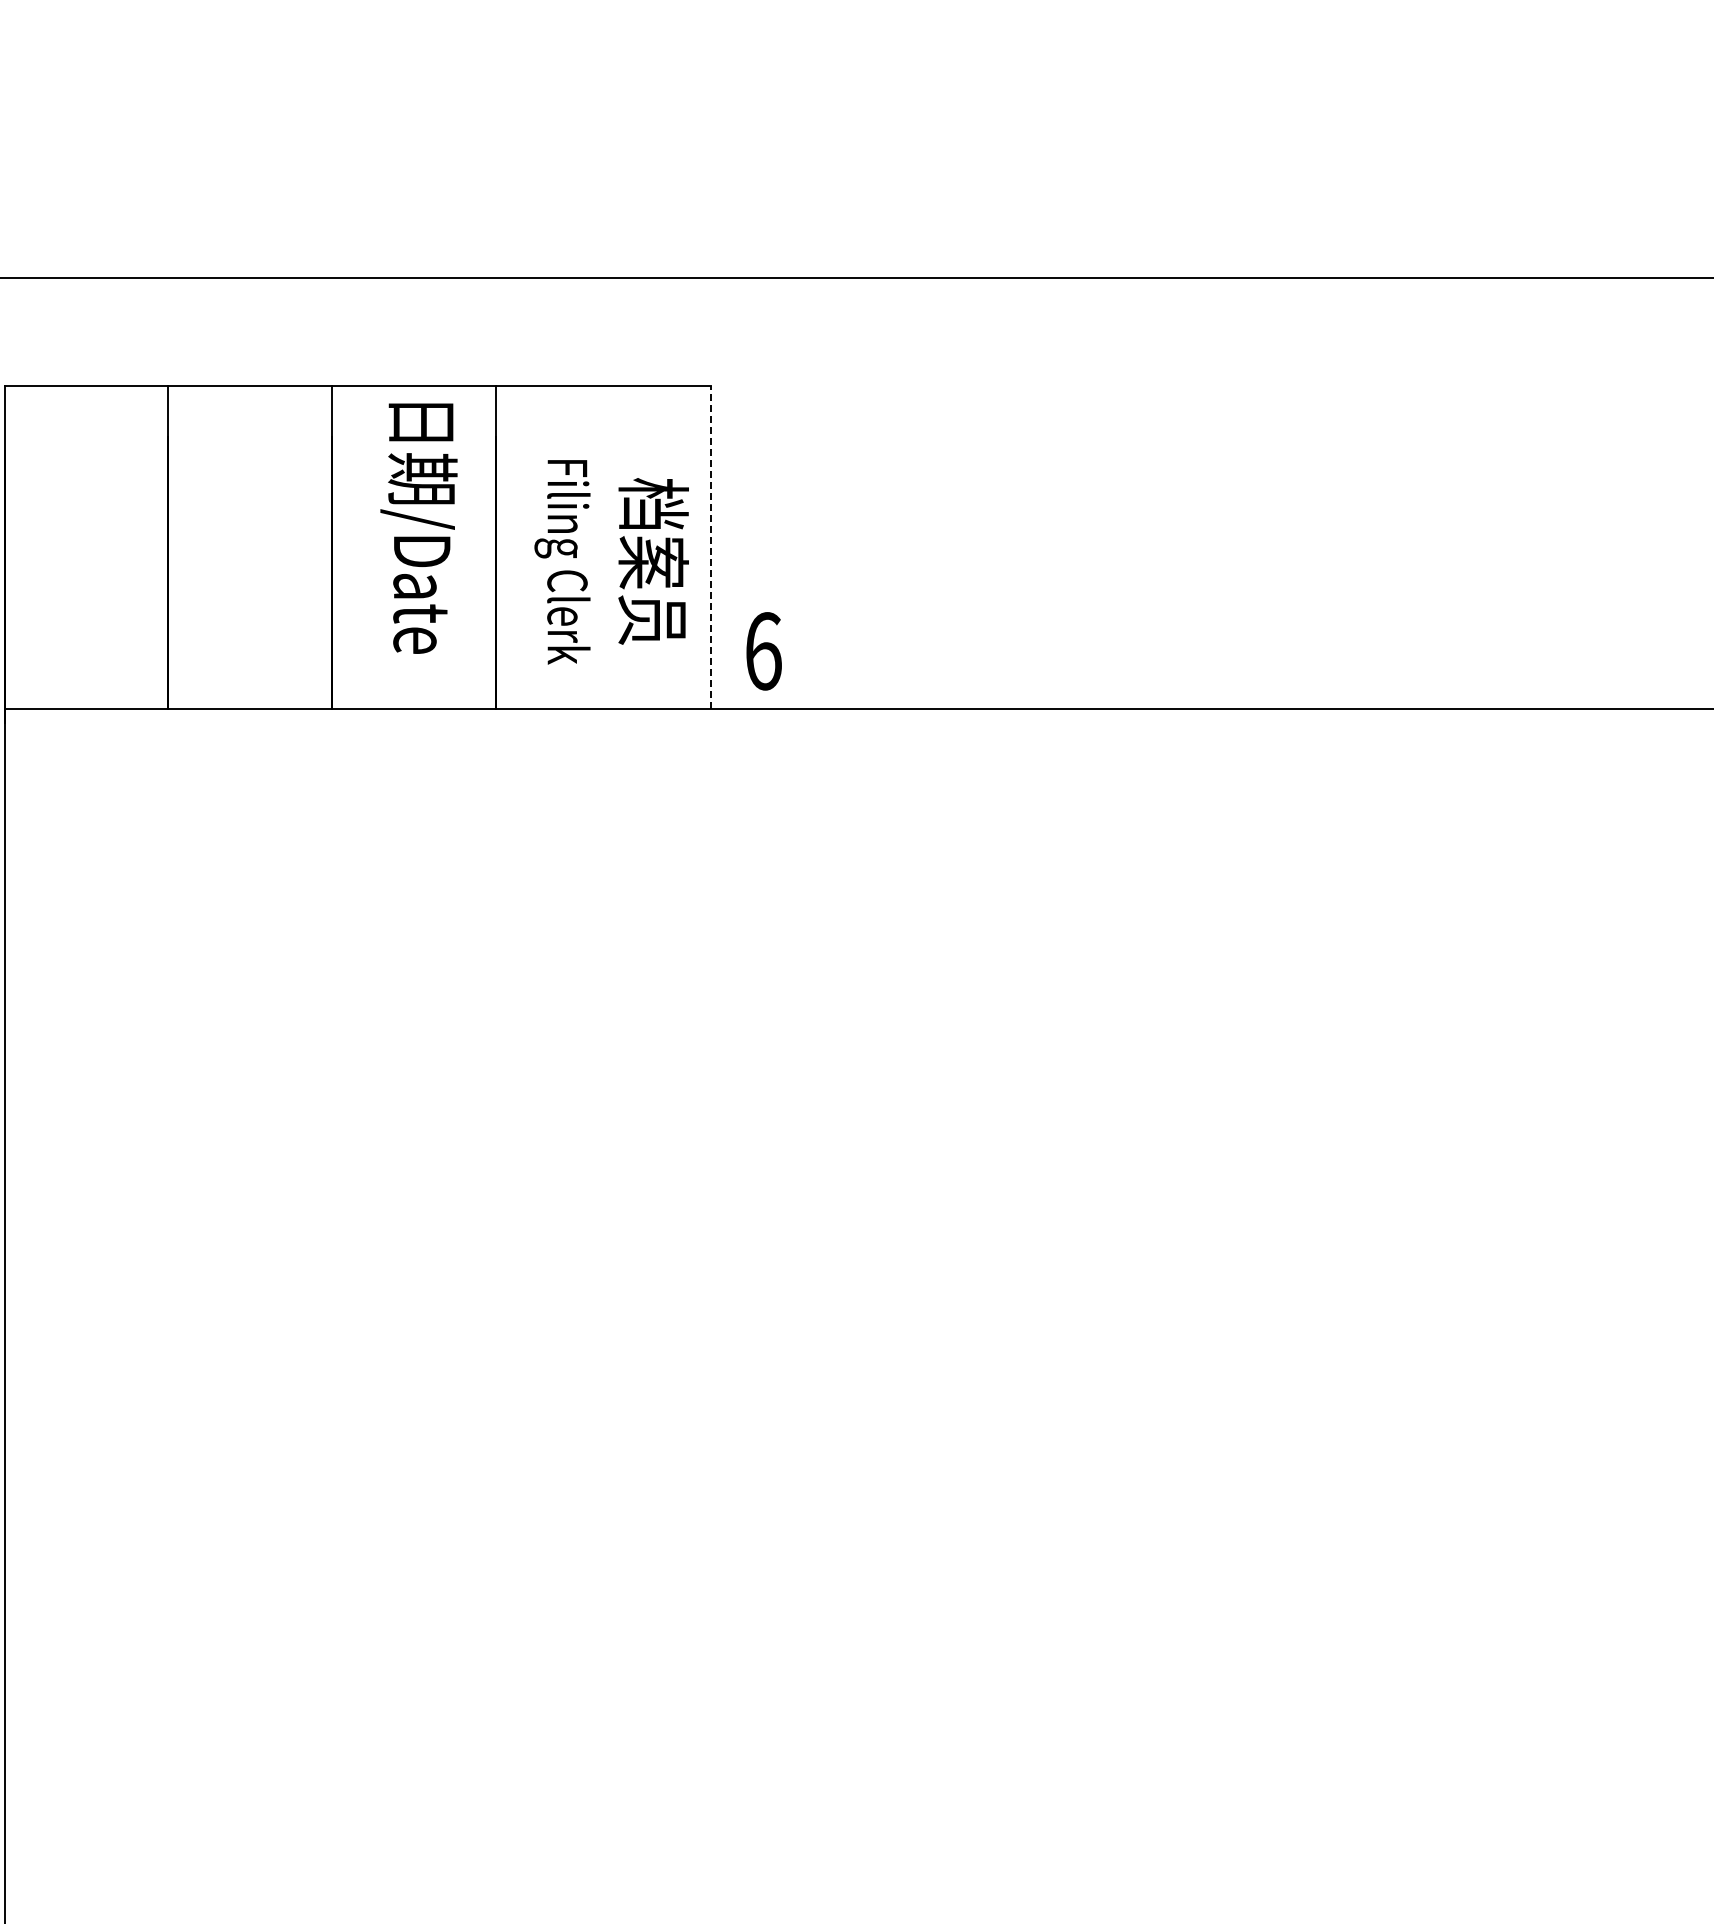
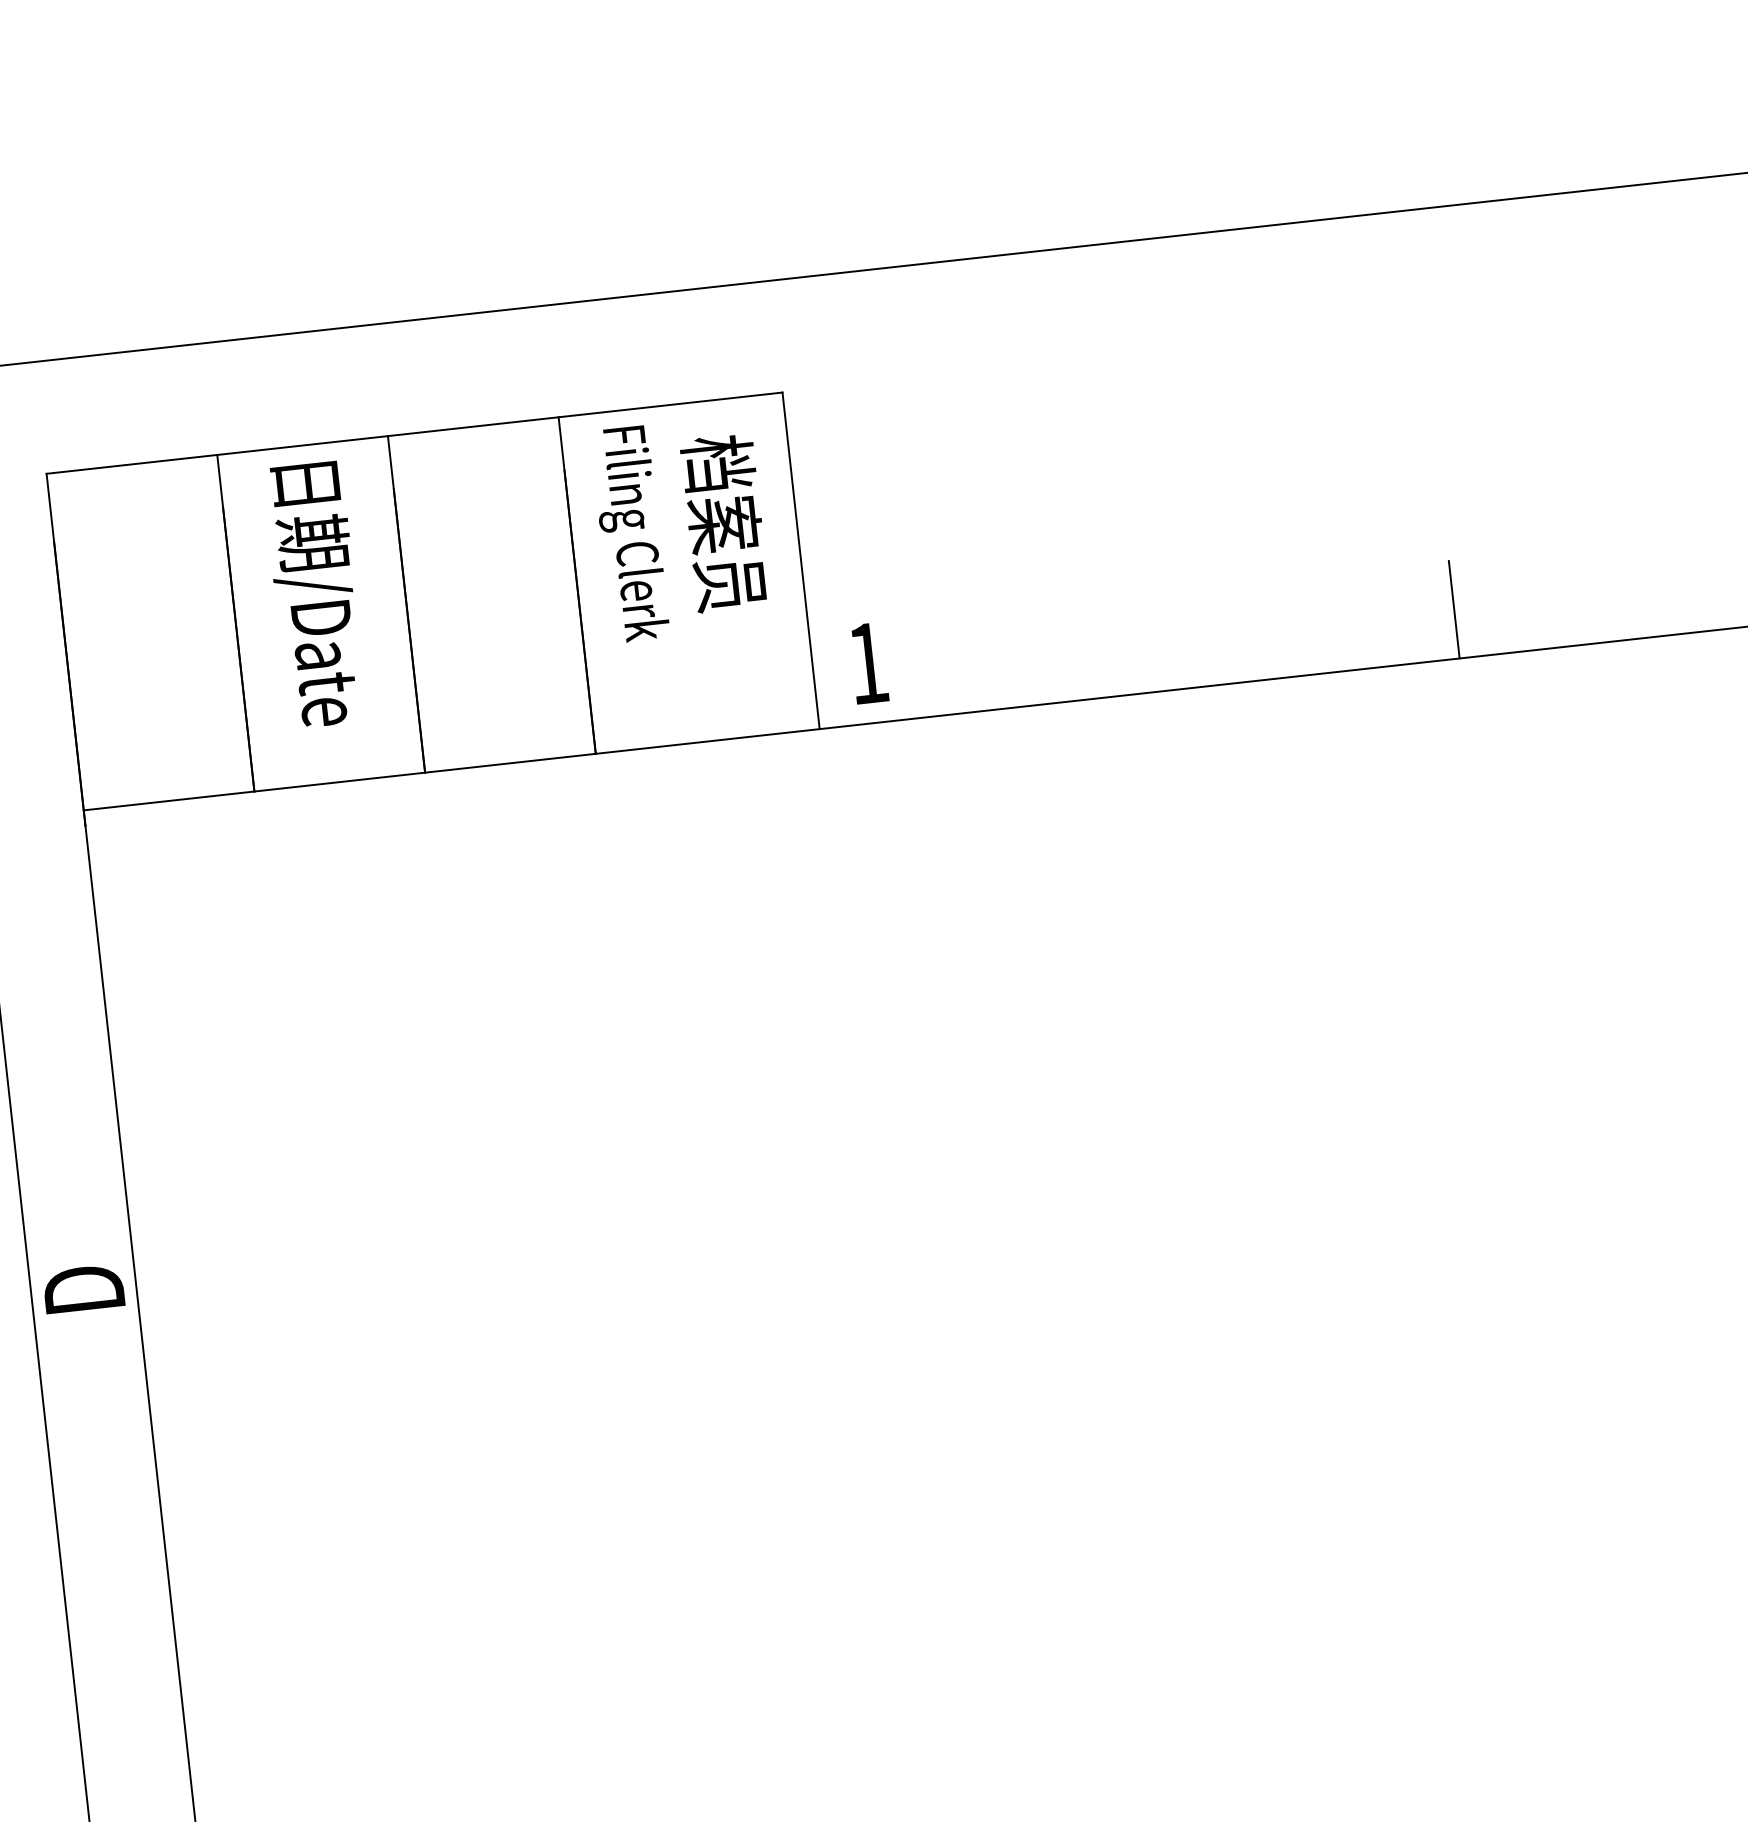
text: (418, 528) -> (315, 594), moved
line: (710, 546) -> (800, 560), dashed -> solid
text: (611, 562) -> (681, 529), moved
text: (763, 651) -> (867, 663), 6 -> 1
line: (1325, 661) -> (1454, 609), added

